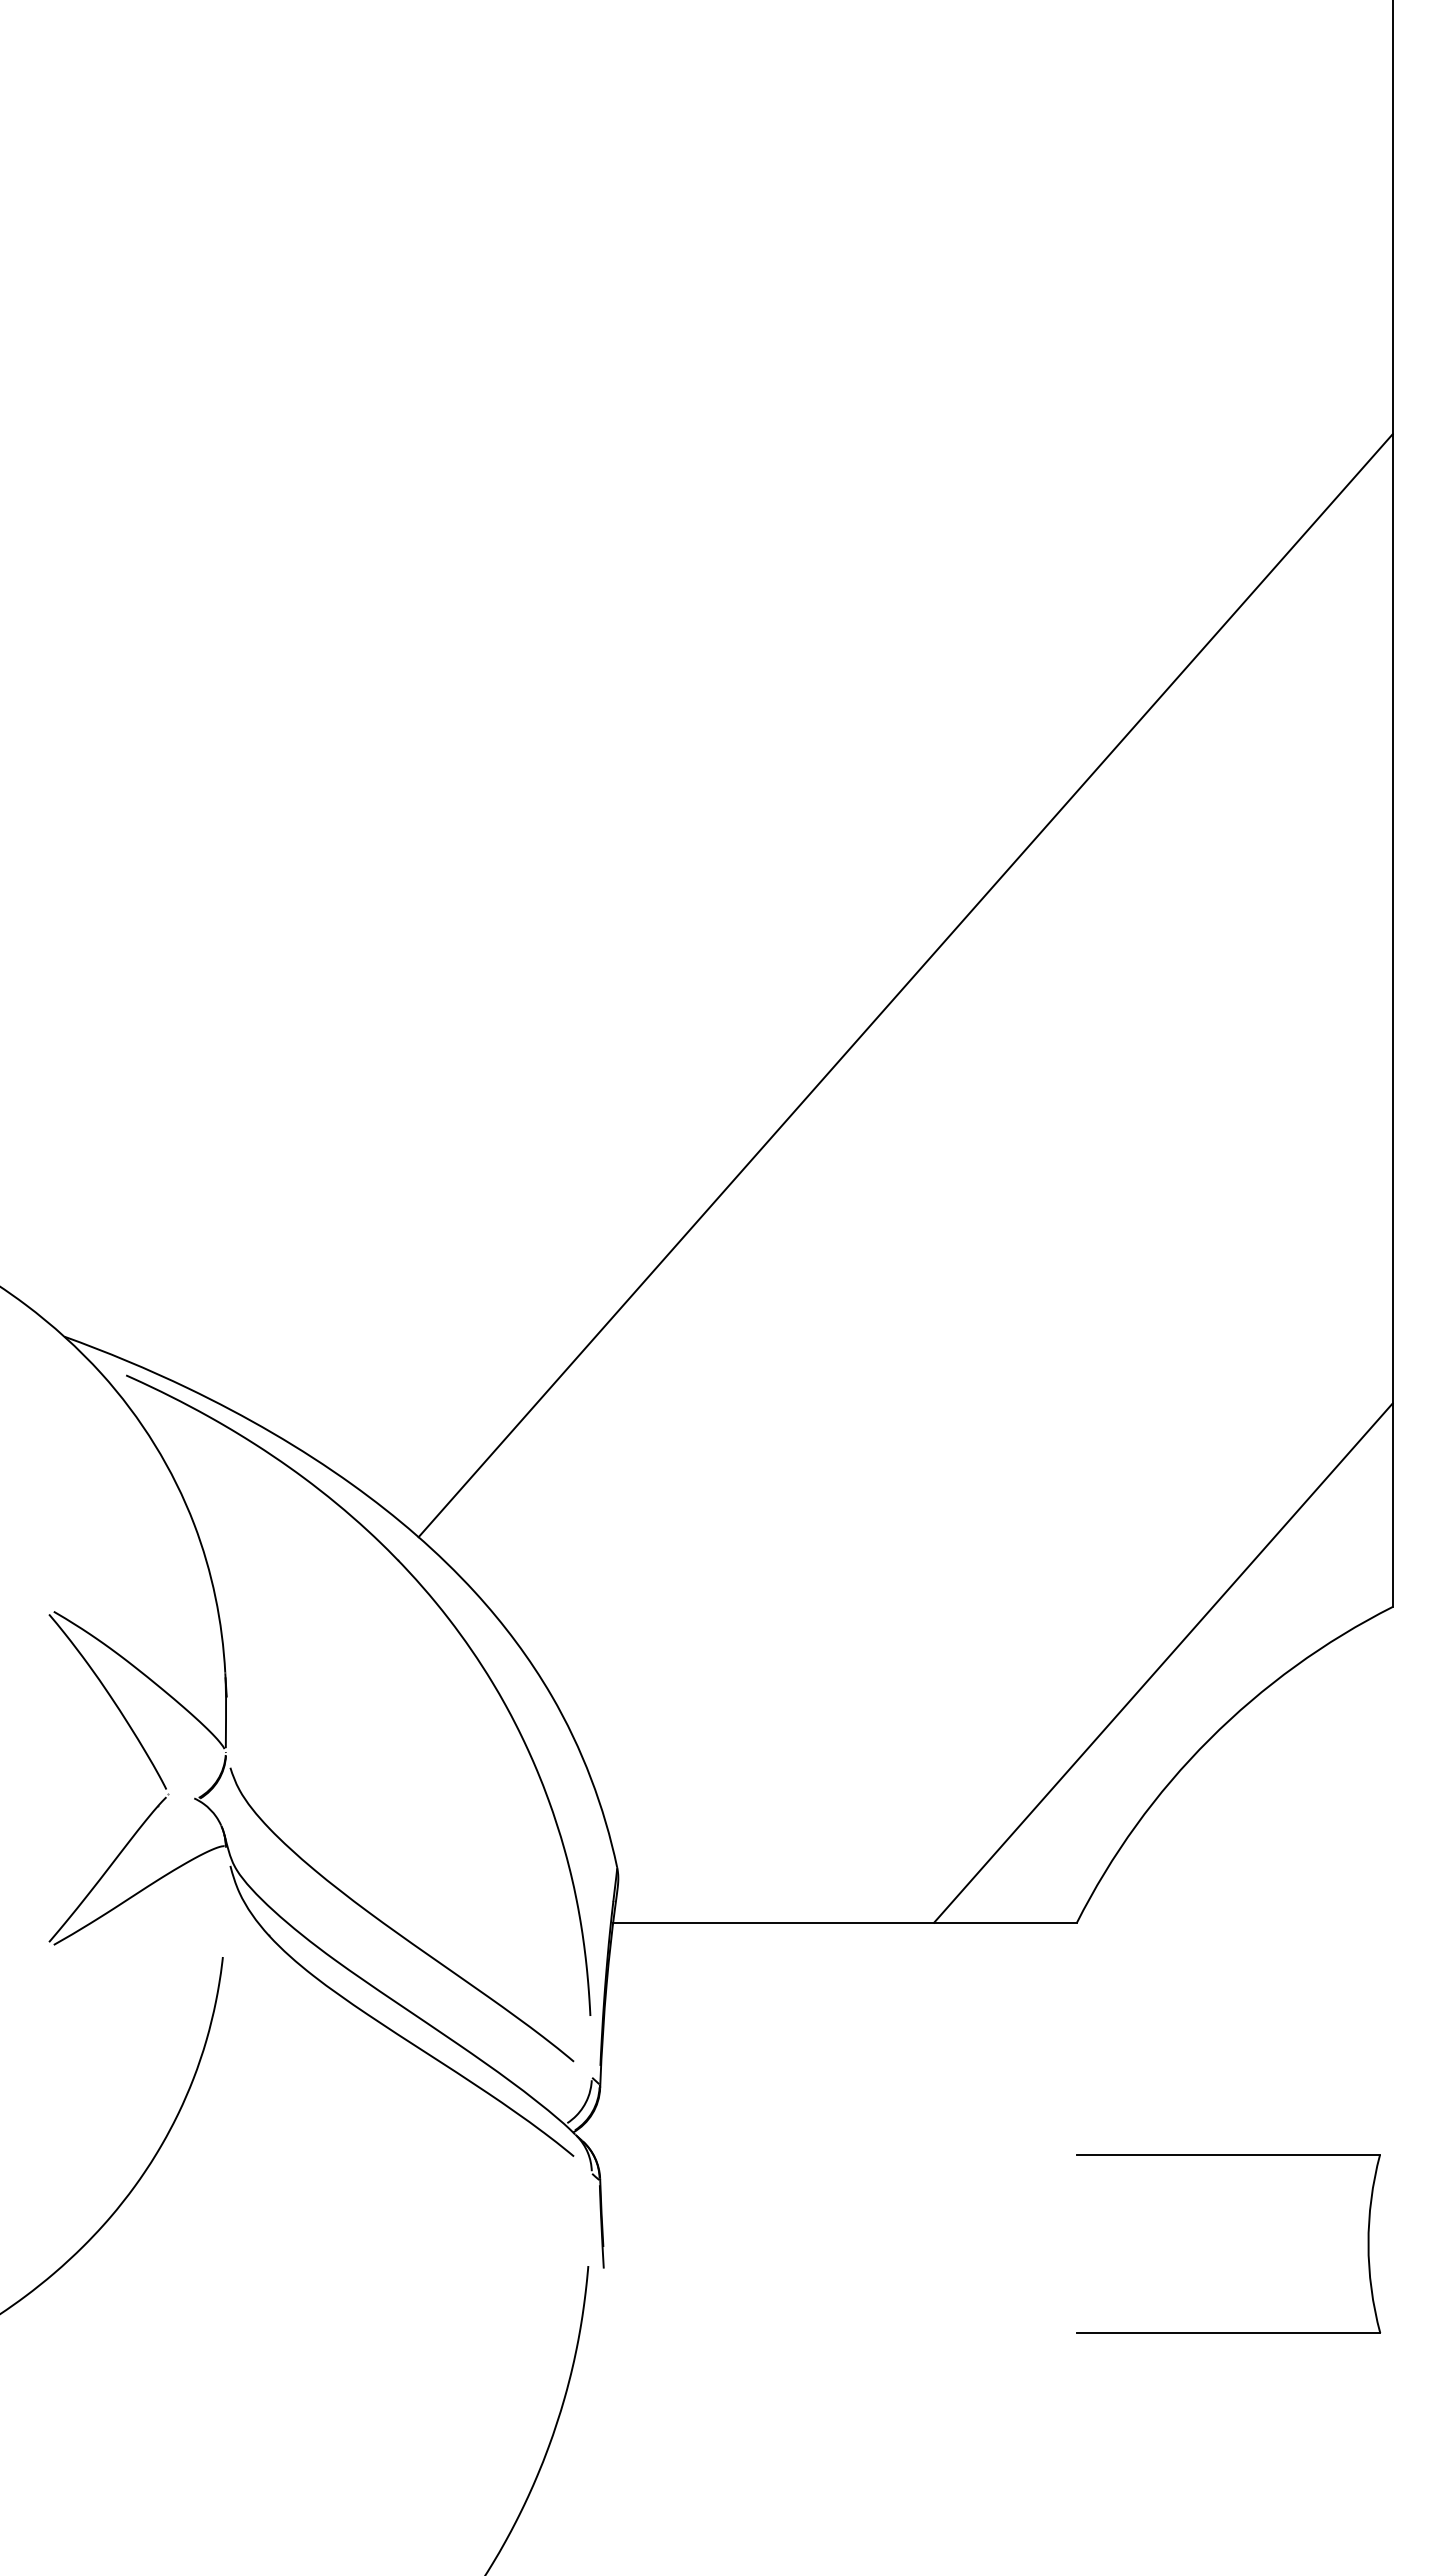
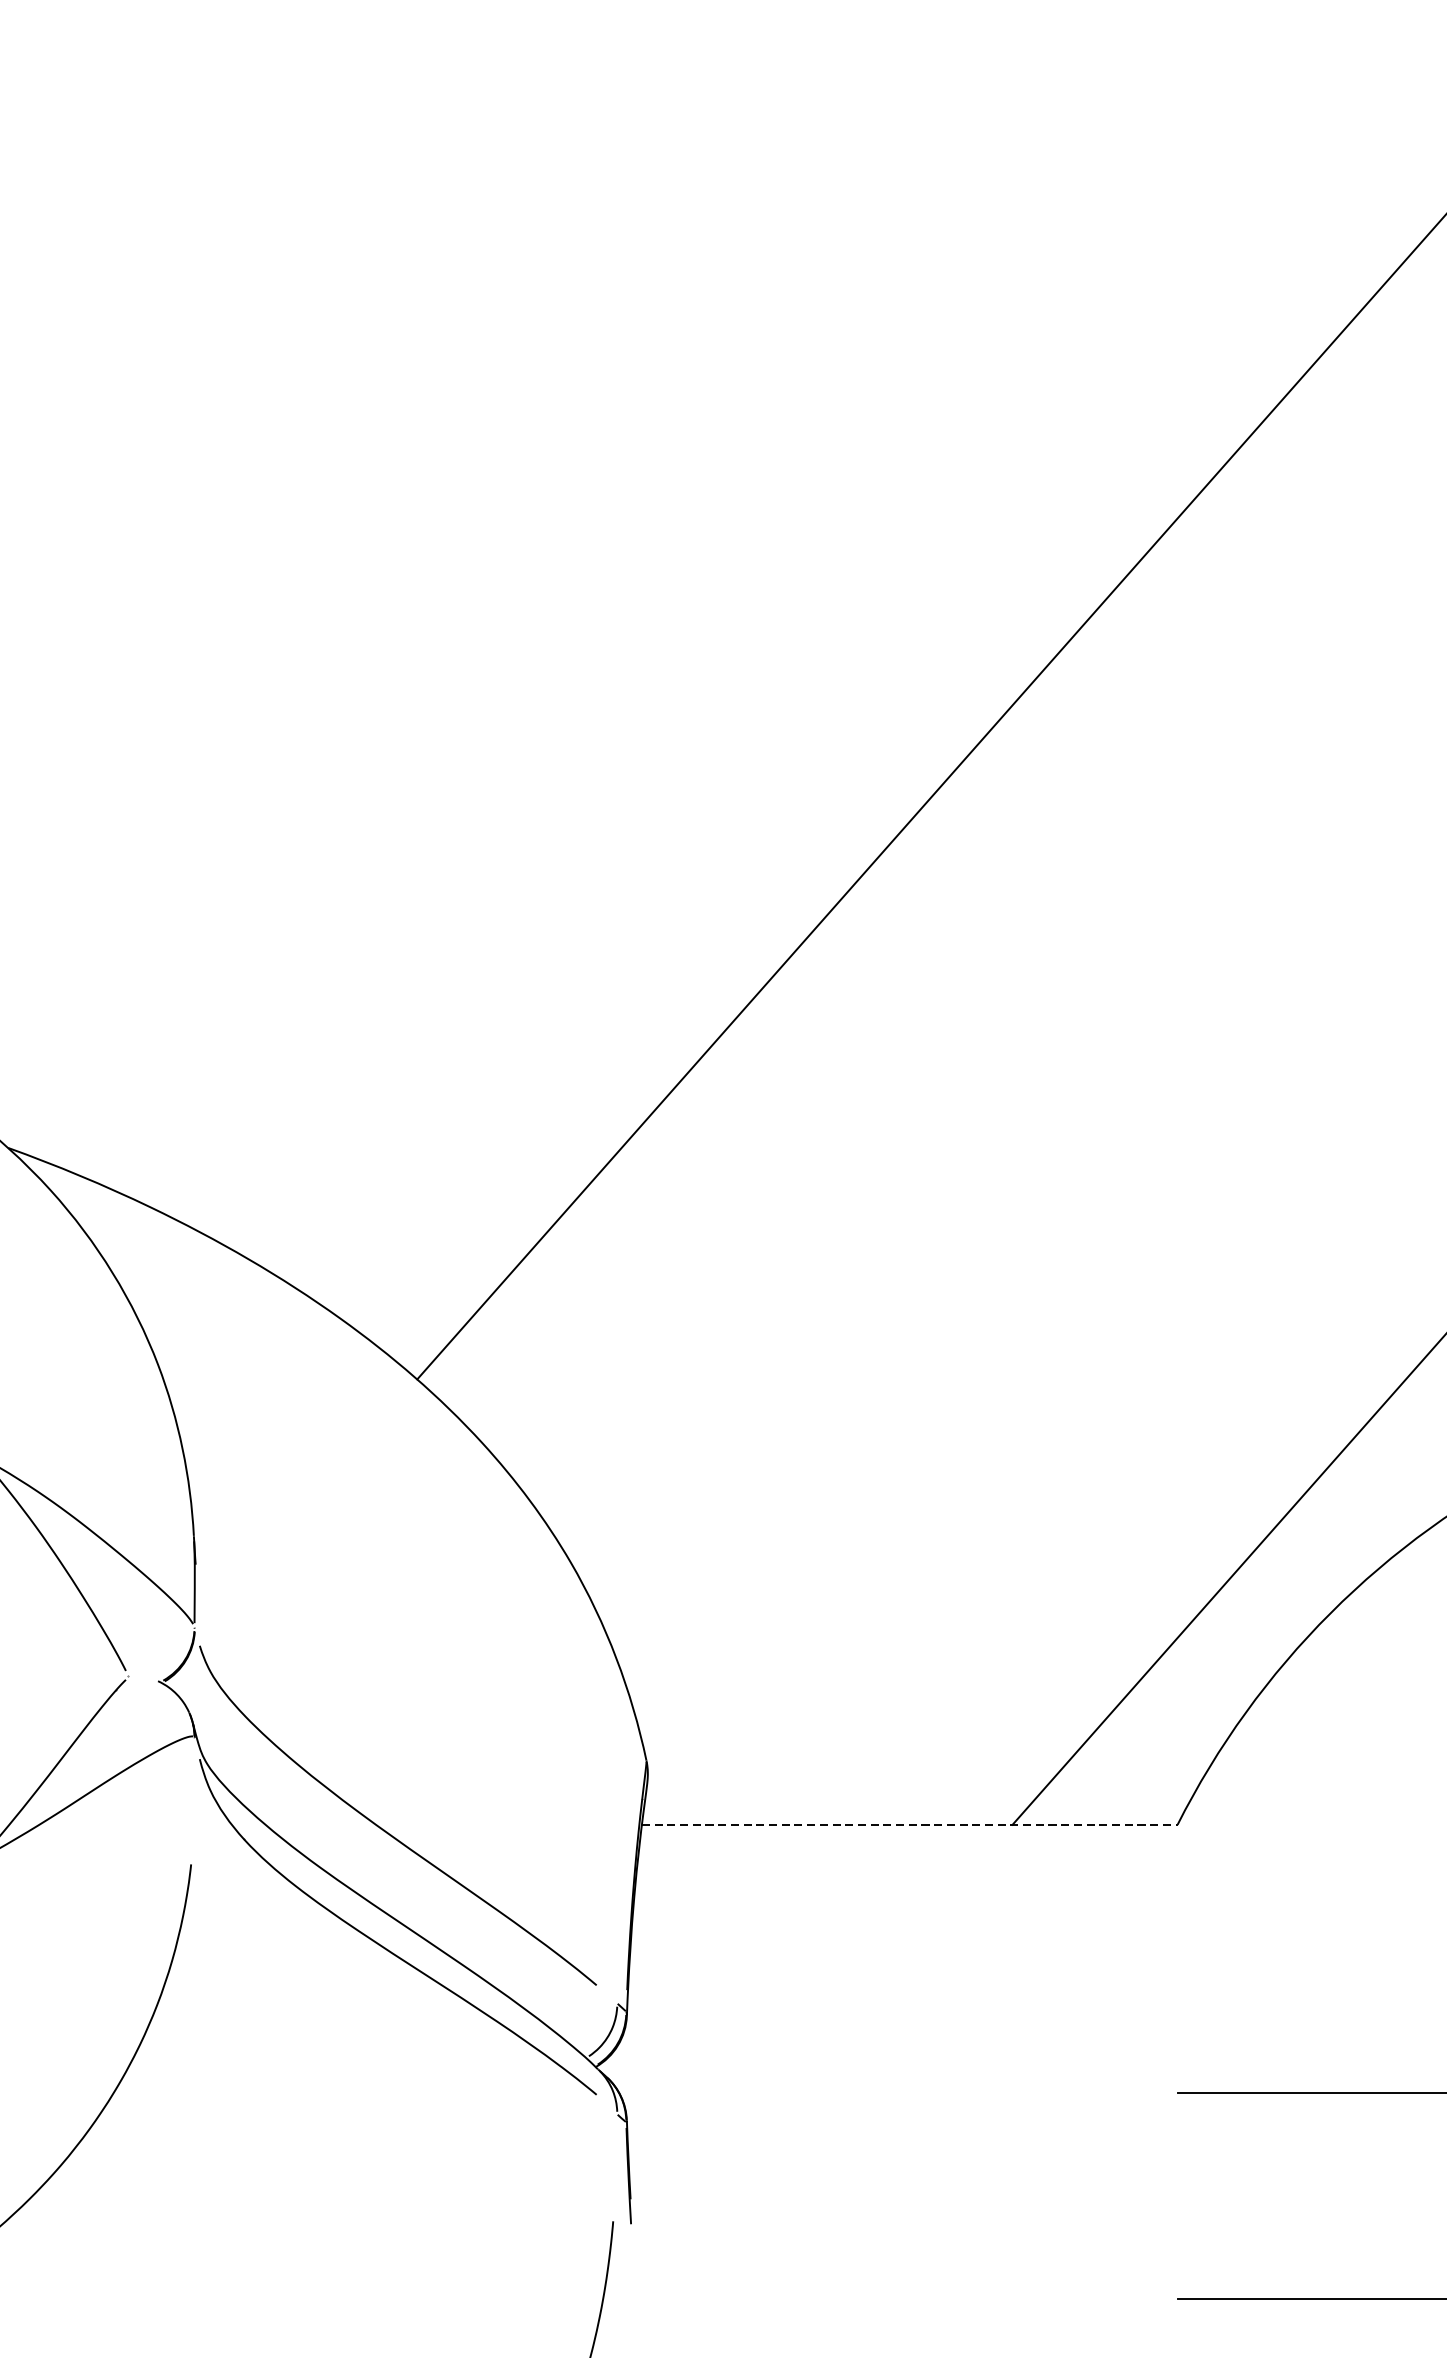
part: (451, 1624) -> (455, 1480), removed
line: (845, 1922) -> (910, 1824), solid -> dashed

